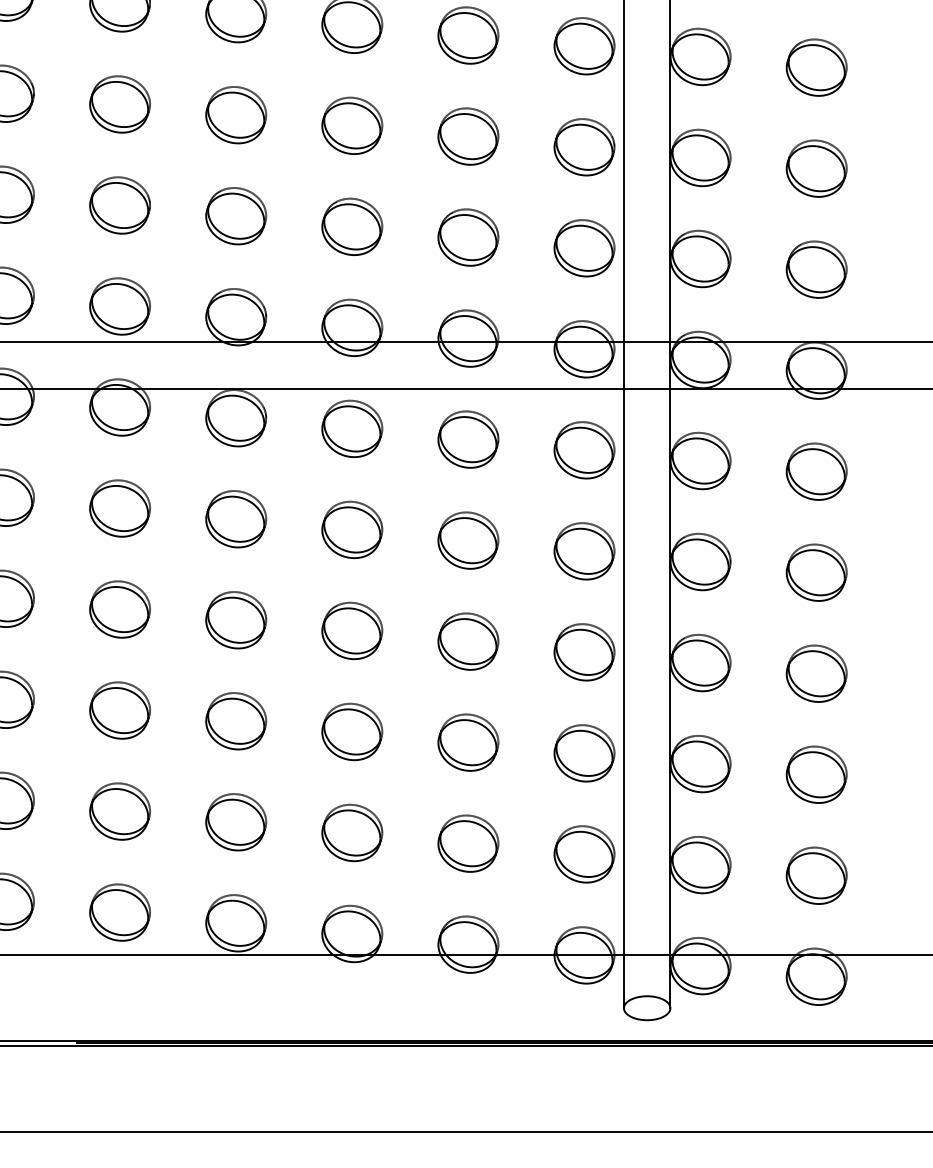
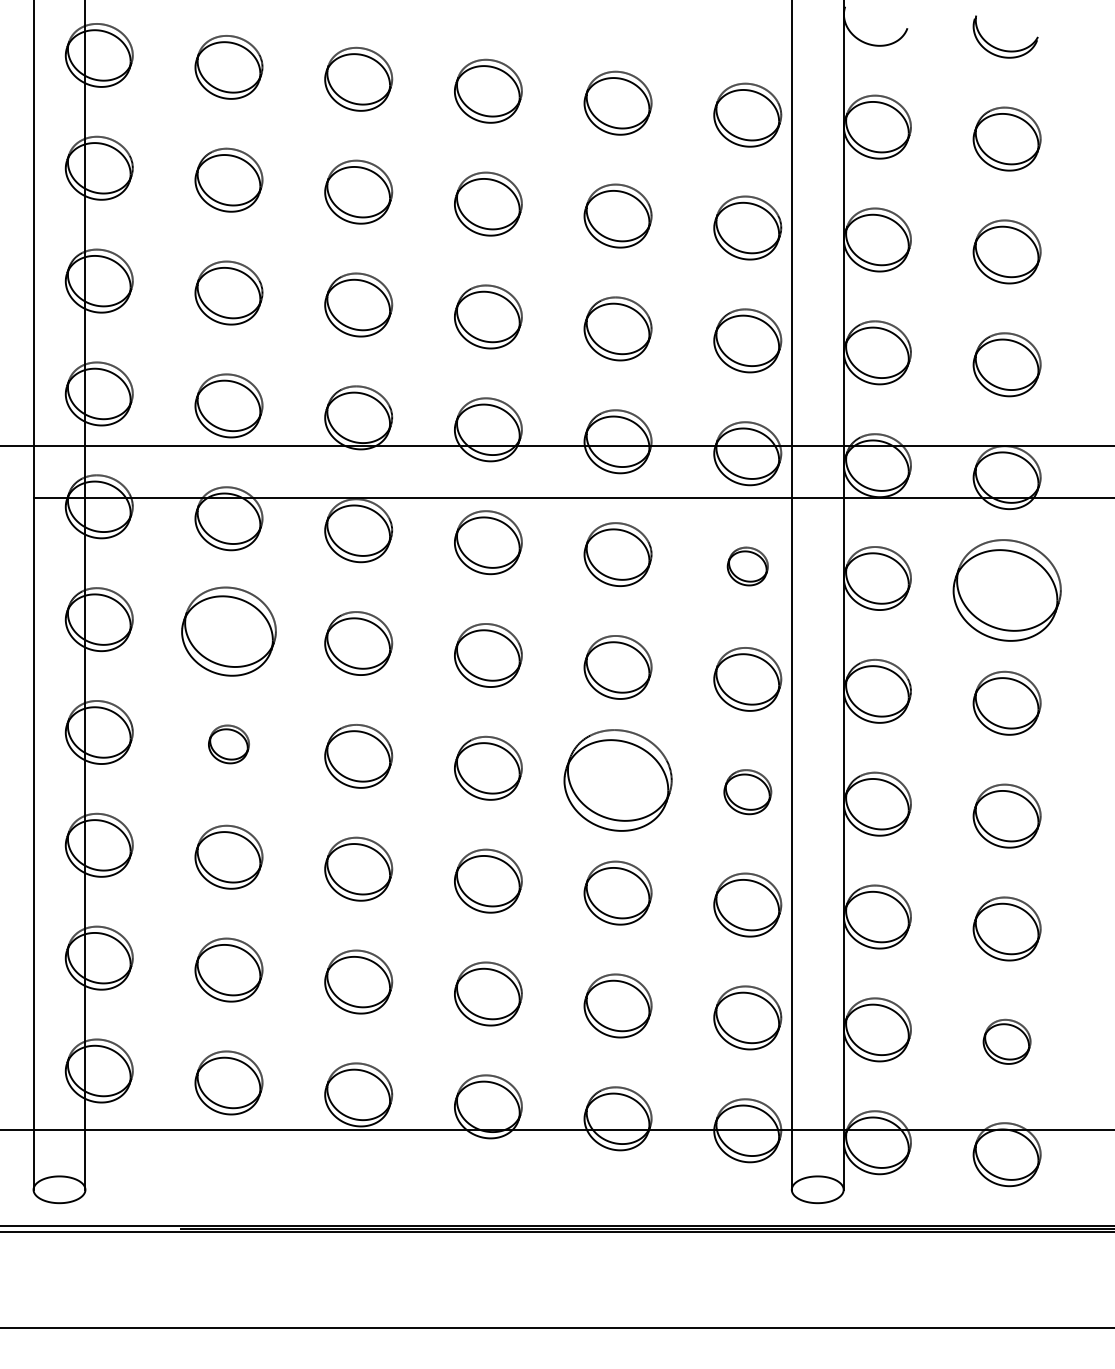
part: (584, 450) -> (747, 566), size x0.6
part: (816, 471) -> (1006, 590), size x1.6
part: (119, 508) -> (228, 631), size x1.4
part: (119, 609) -> (228, 744), size x0.6
part: (467, 640) -> (617, 779), size x1.6
part: (584, 651) -> (747, 791), size x0.7
part: (816, 875) -> (1006, 1041), size x0.7

